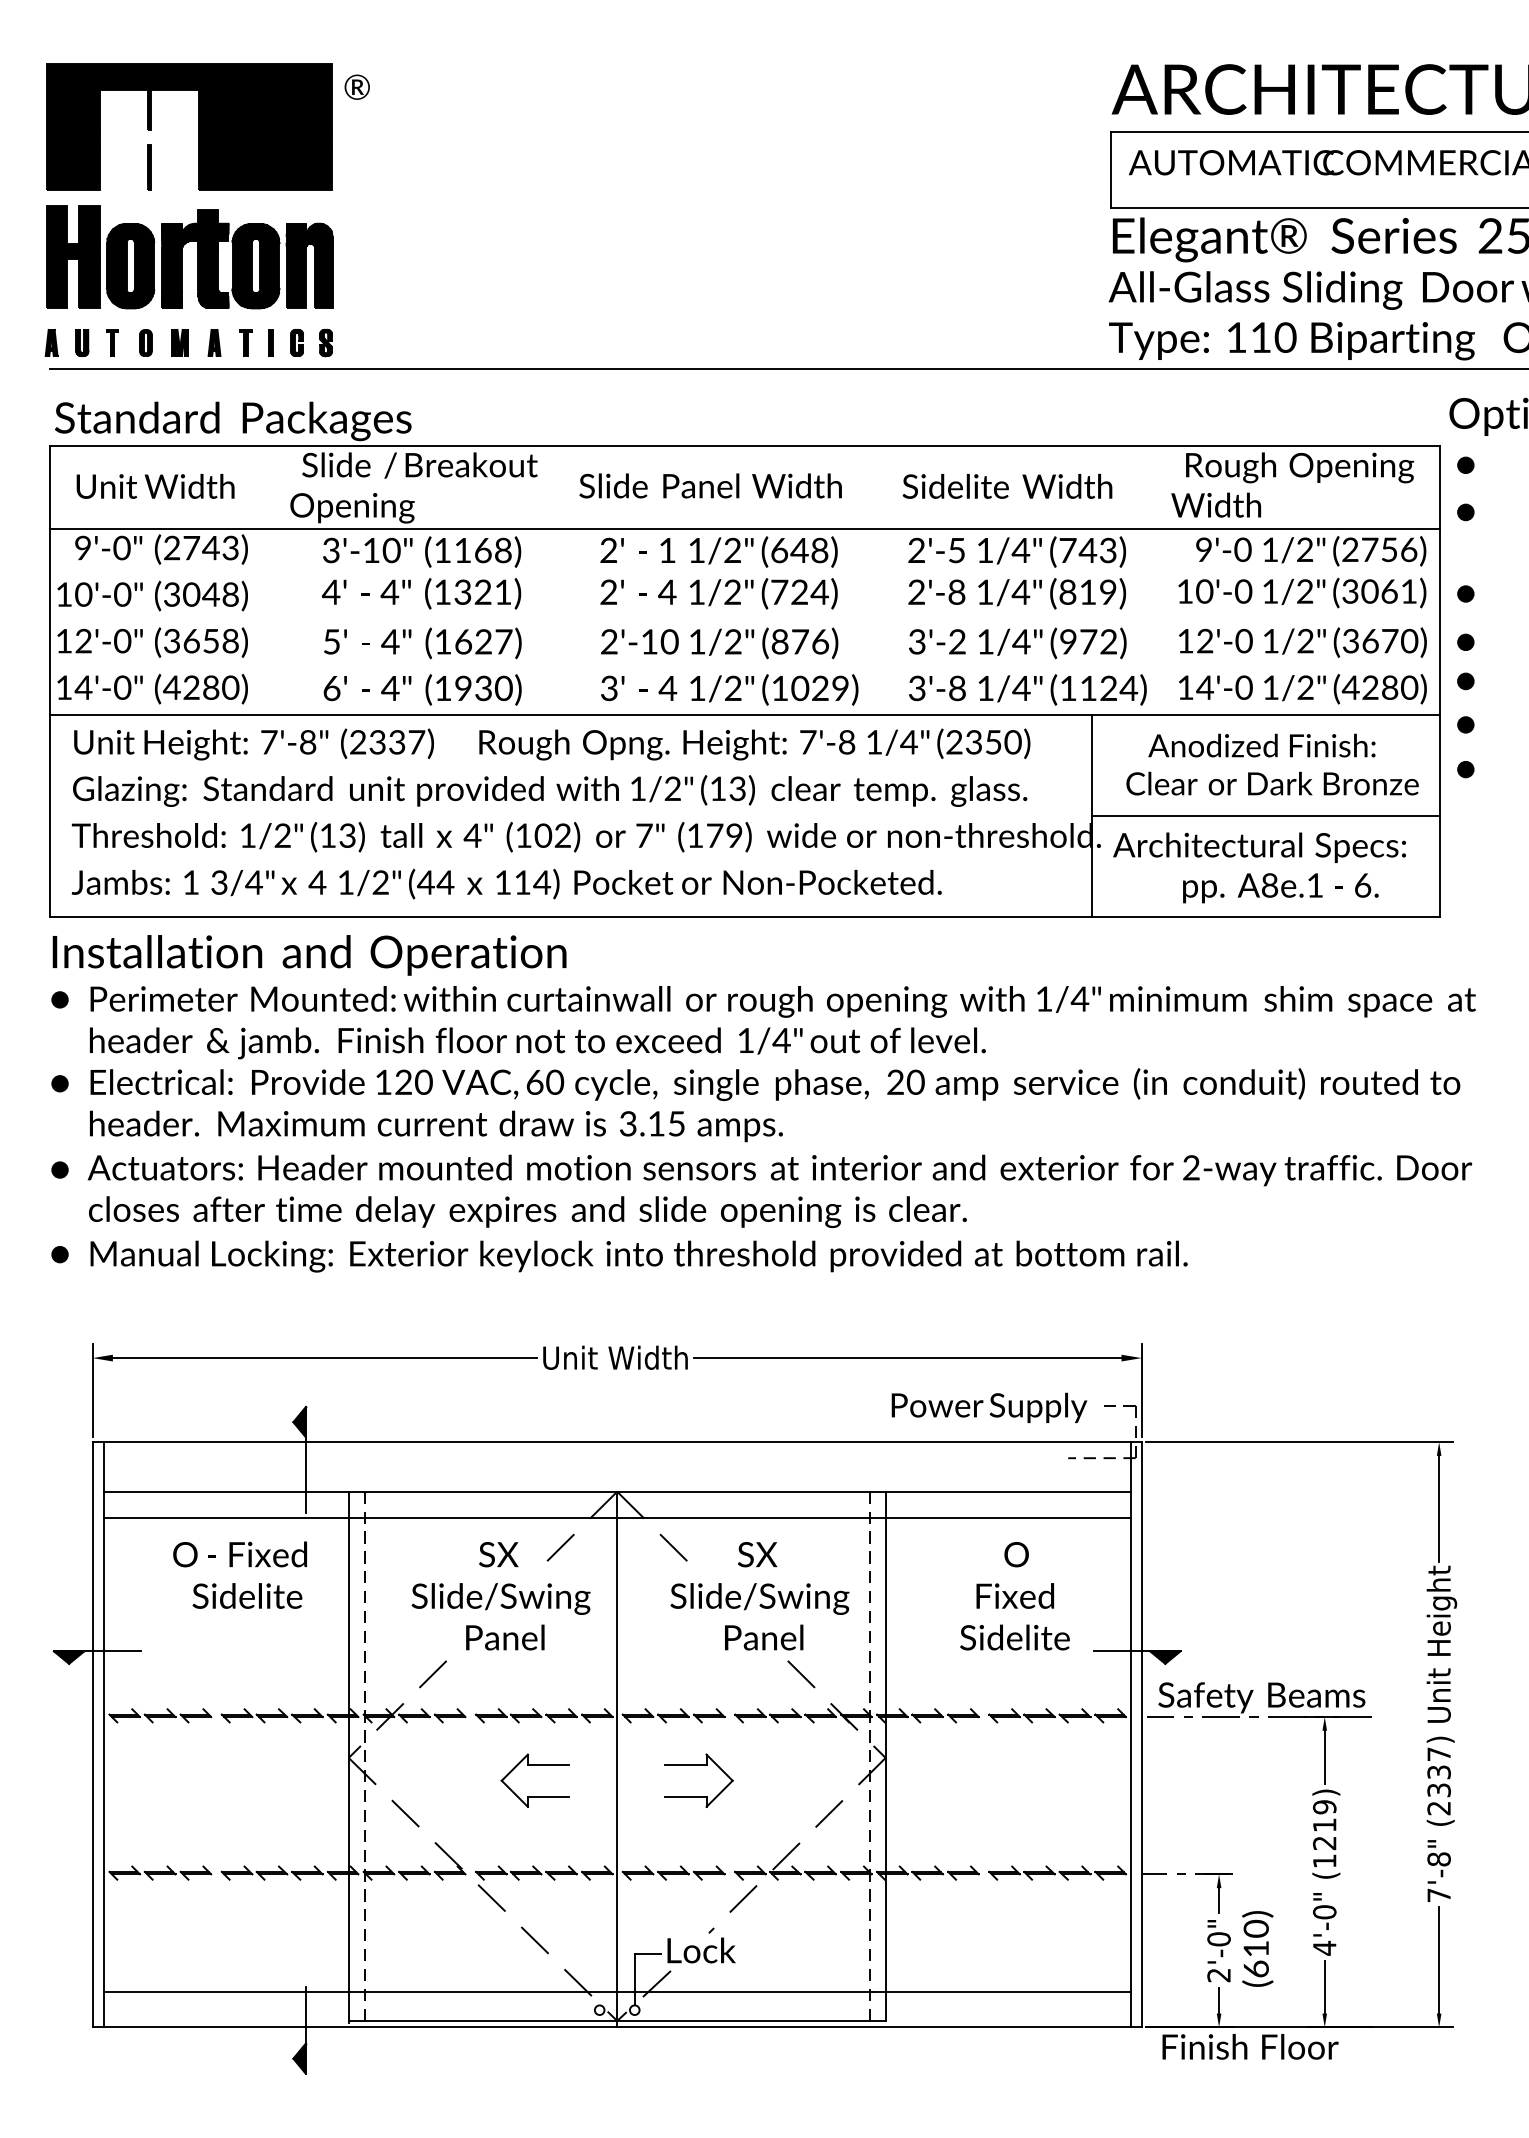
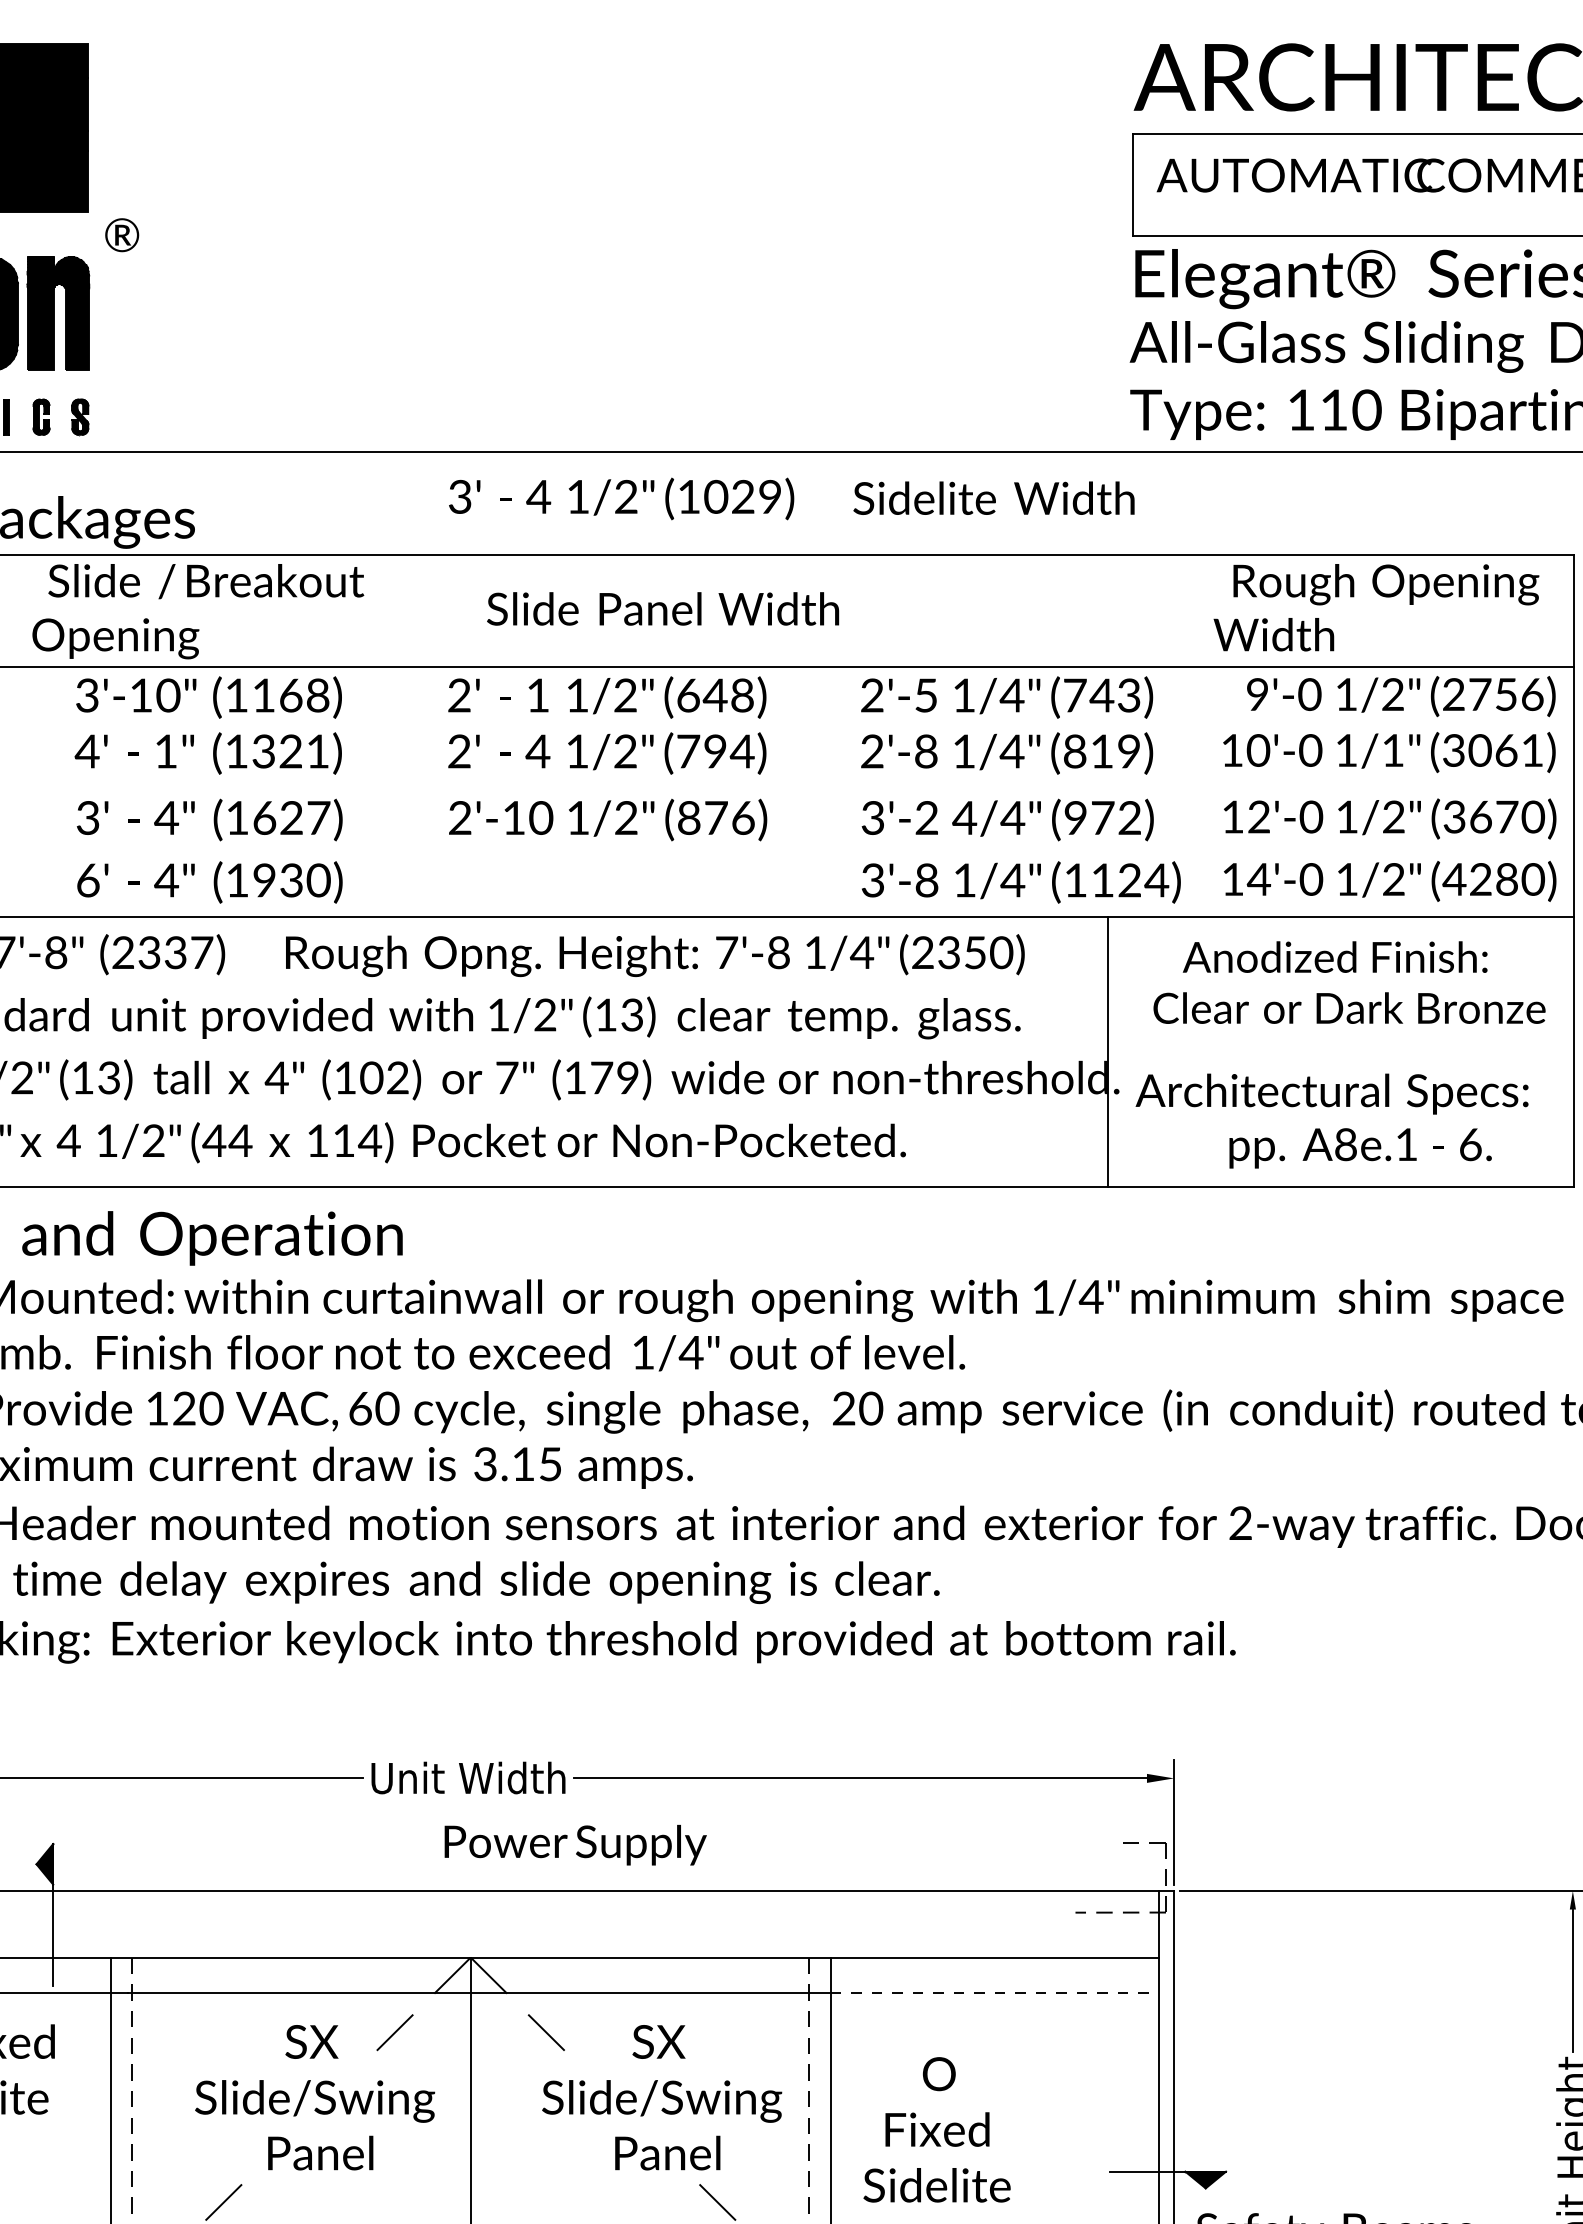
text: (356, 86) -> (121, 234), moved
text: (710, 485) -> (662, 608), moved
text: (1007, 486) -> (994, 498), moved
text: (389, 591) -> (165, 750), 4" -> 1"
text: (1305, 591) -> (1393, 750), 1/2" -> 1/1"
text: (799, 592) -> (715, 751), (724) -> (794)
text: (331, 641) -> (87, 817), 5' -> 3'
text: (985, 641) -> (964, 817), 1/4" -> 4/4"
text: (729, 689) -> (621, 498), moved
line: (1266, 816) -> (1341, 1052), removed
text: (989, 1407) -> (575, 1844), moved
line: (1008, 1518) -> (995, 1993), solid -> dashed
text: (1014, 1596) -> (936, 2130), moved

